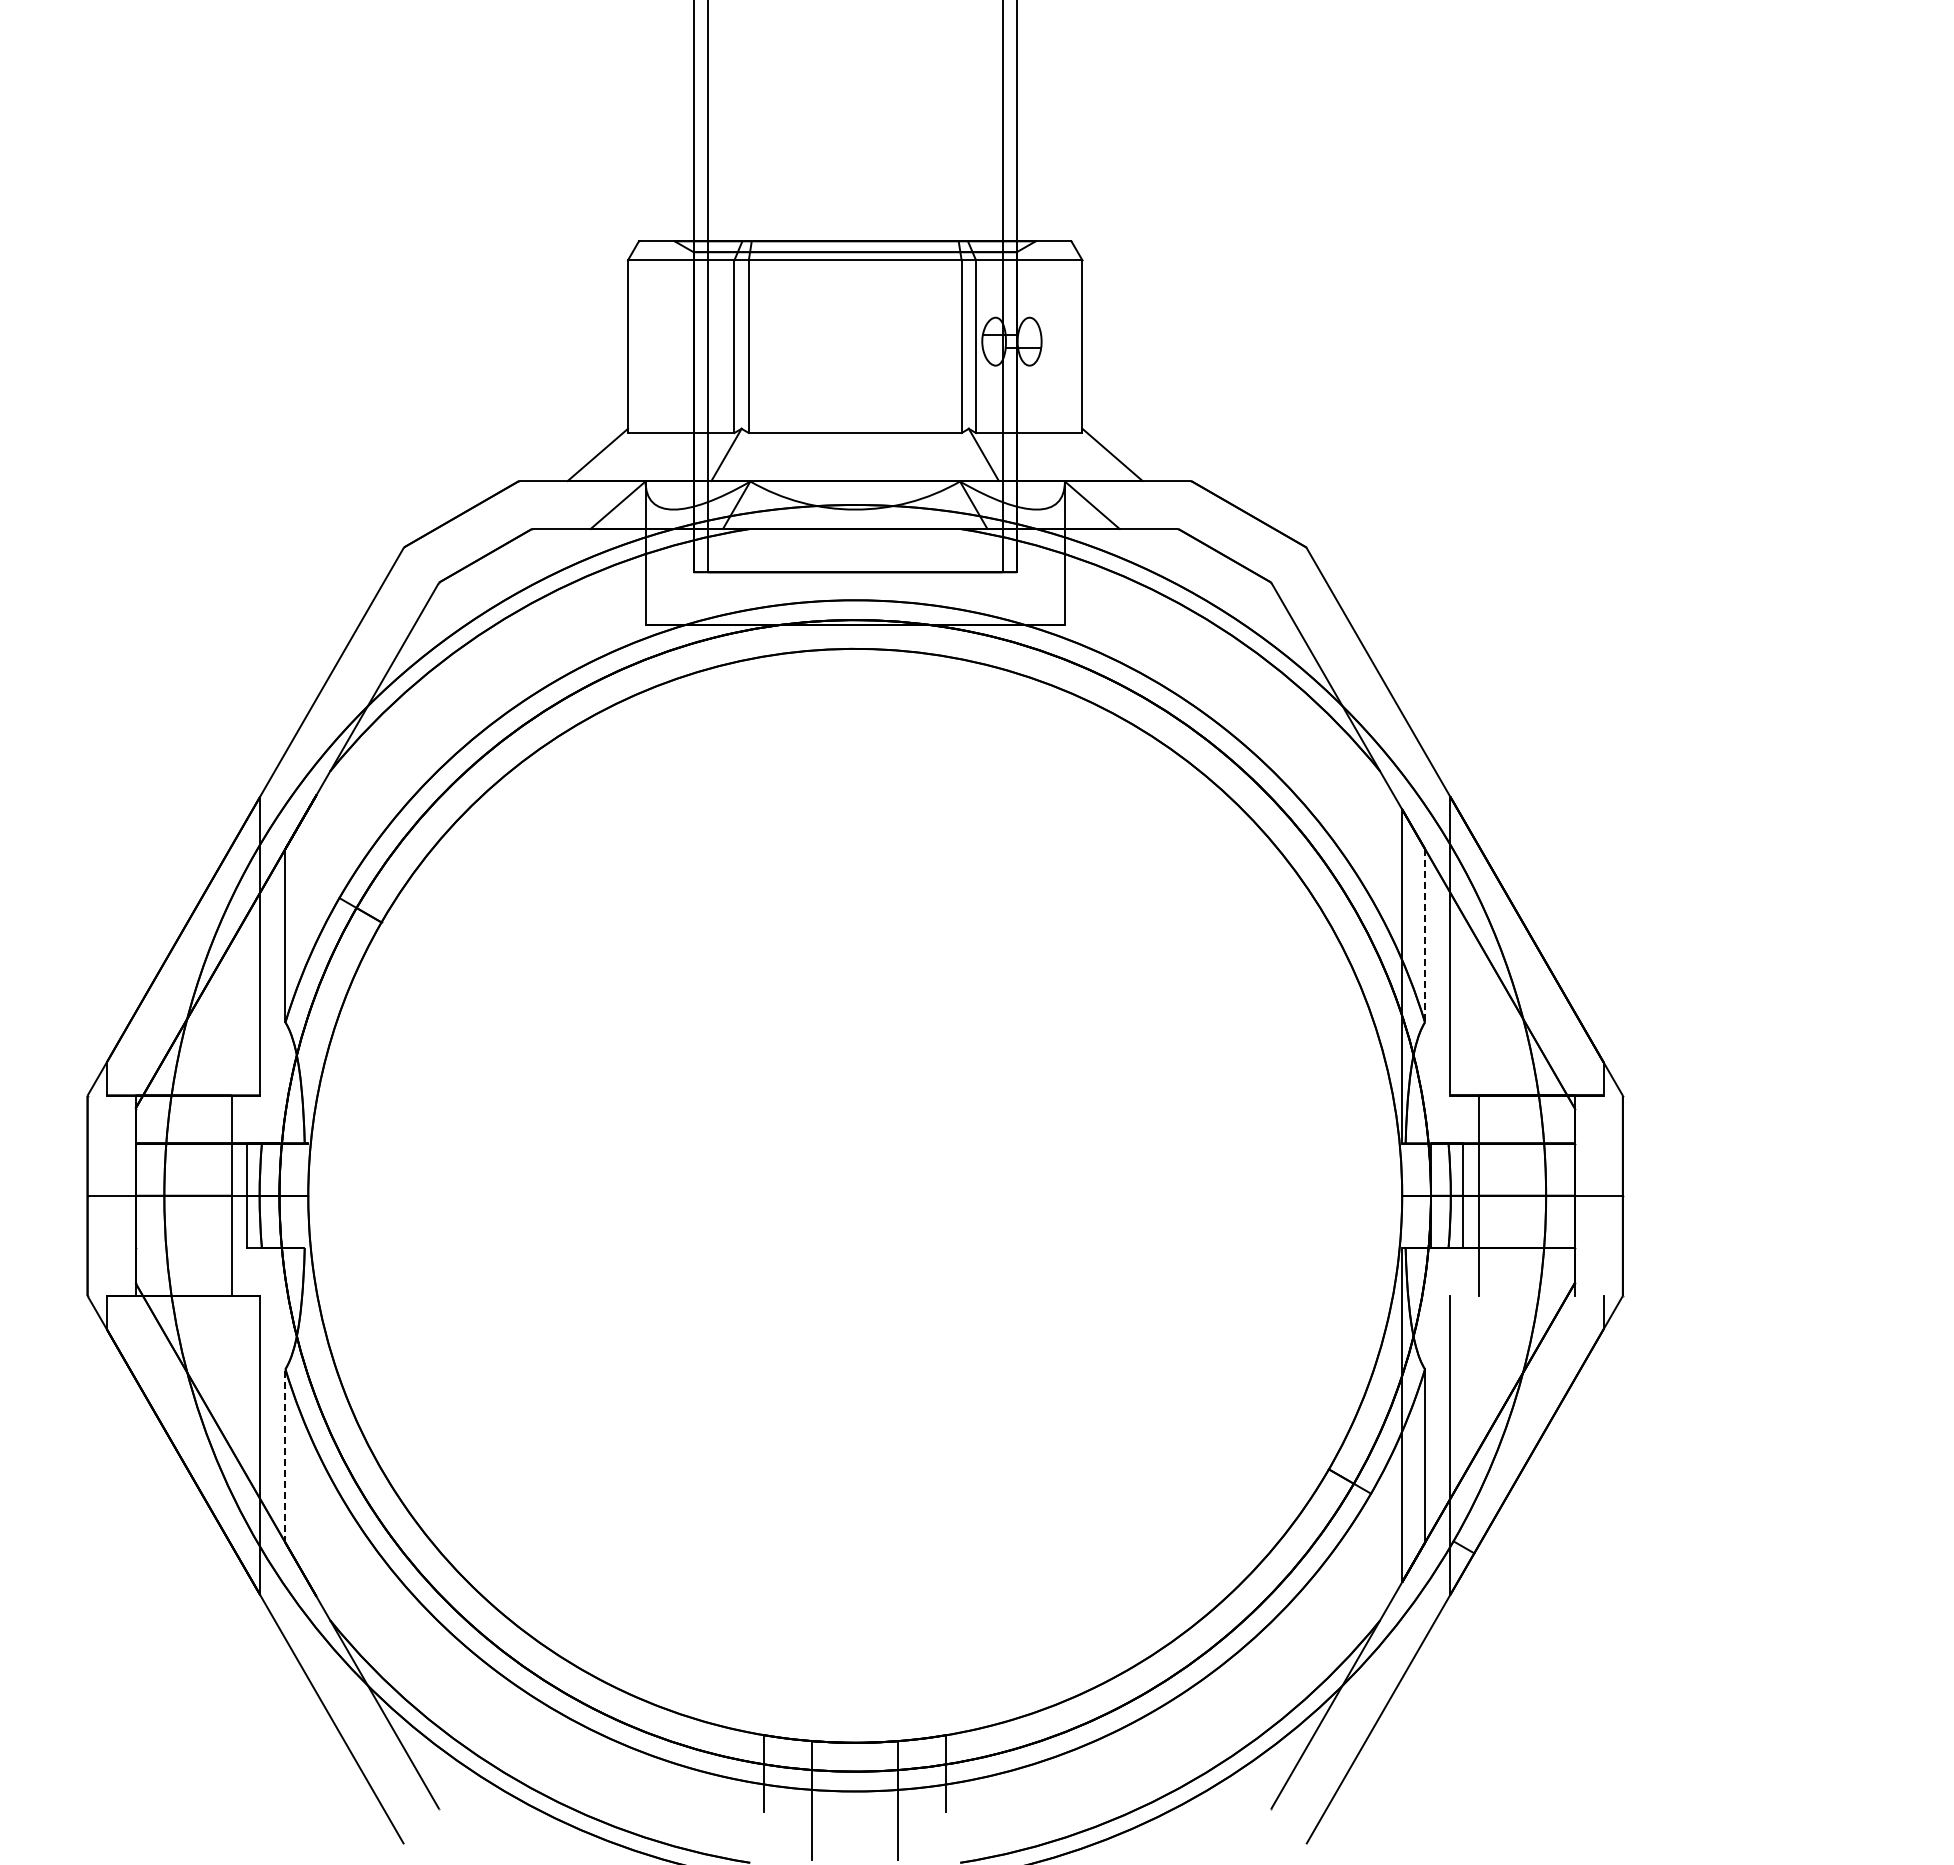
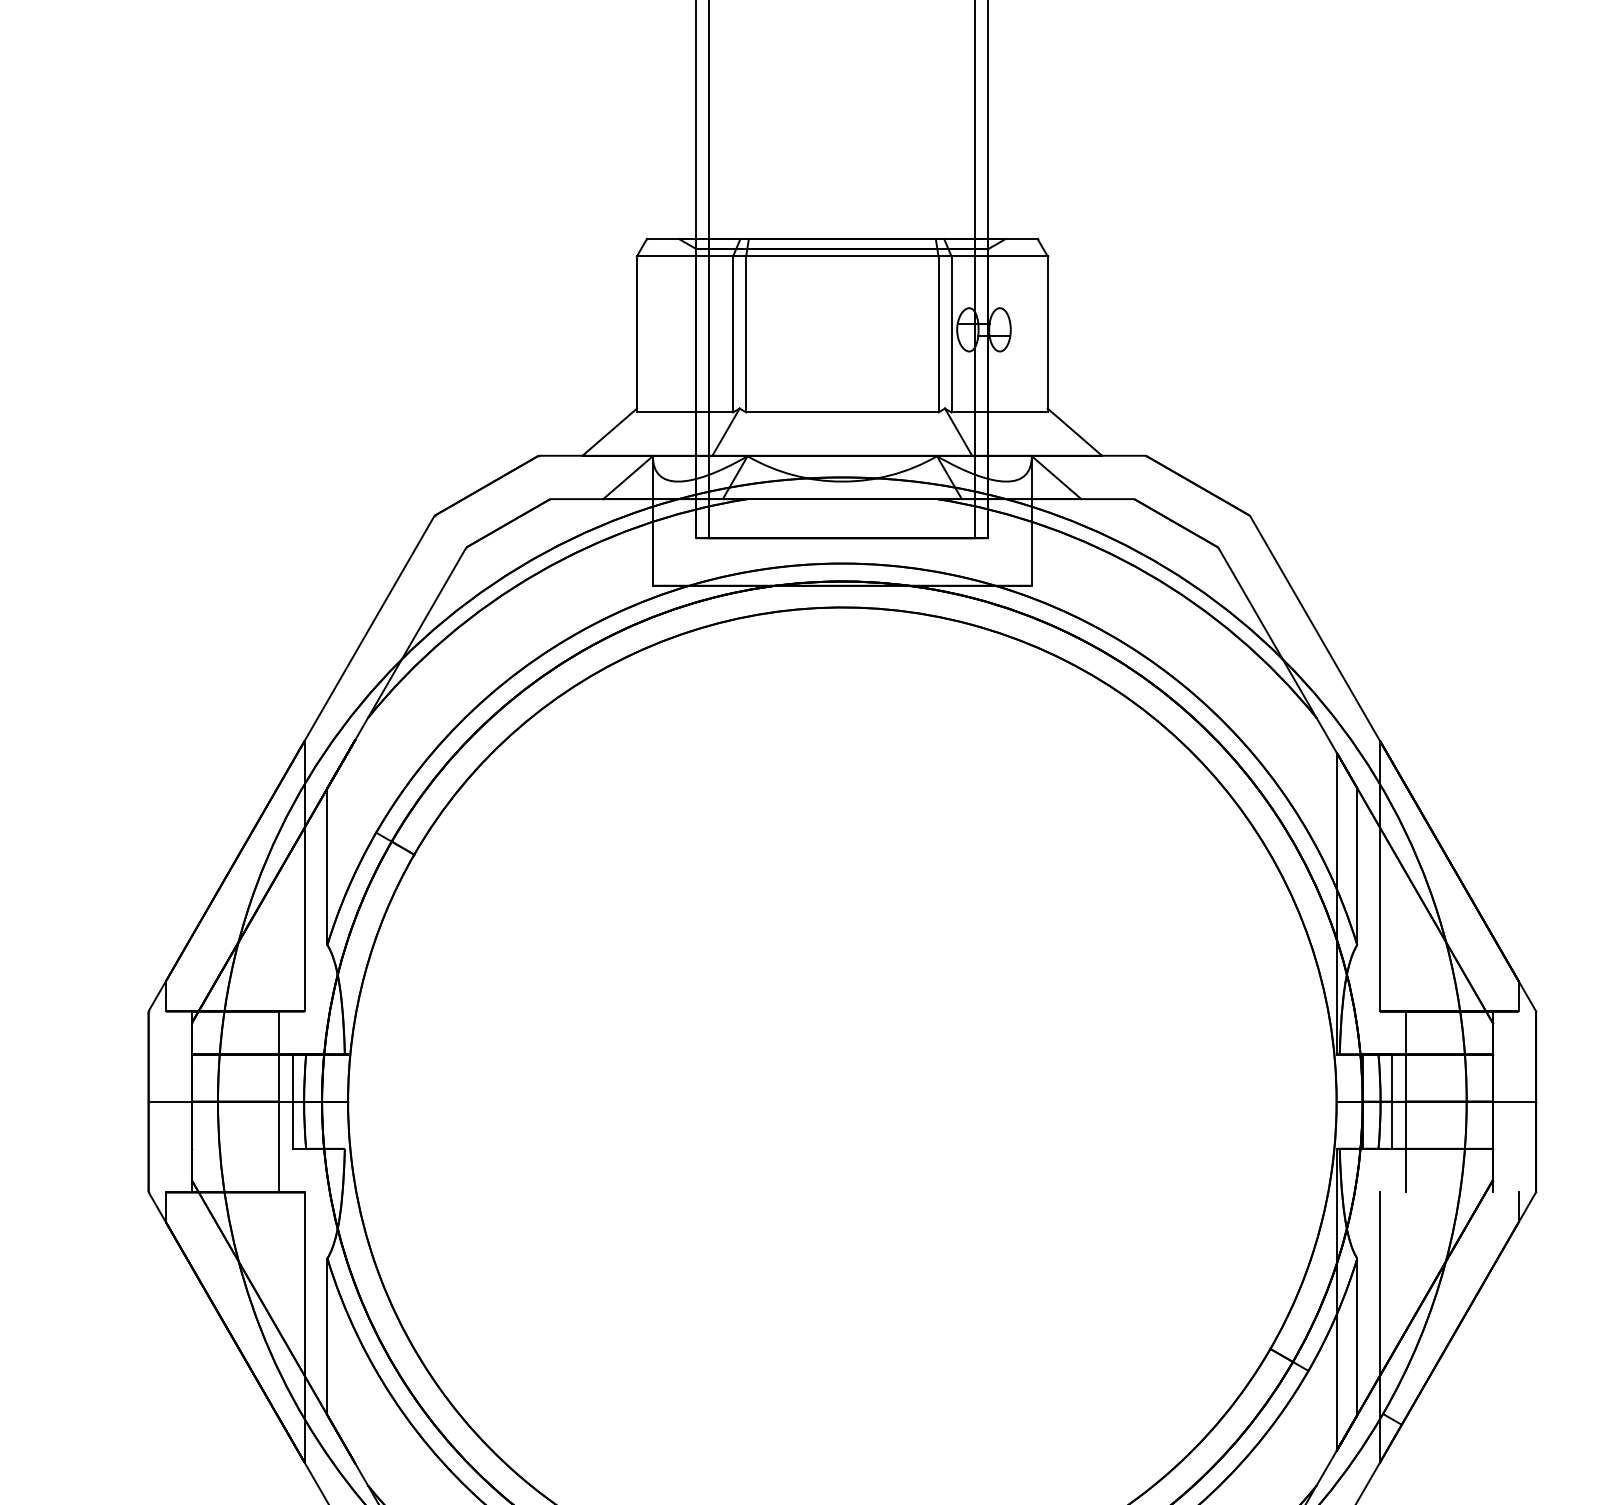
line: (1425, 935) -> (1357, 866), dashed -> solid
line: (285, 1455) -> (327, 1336), dashed -> solid

